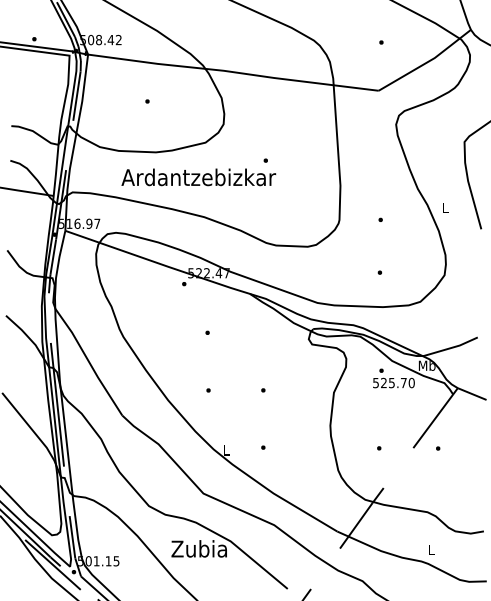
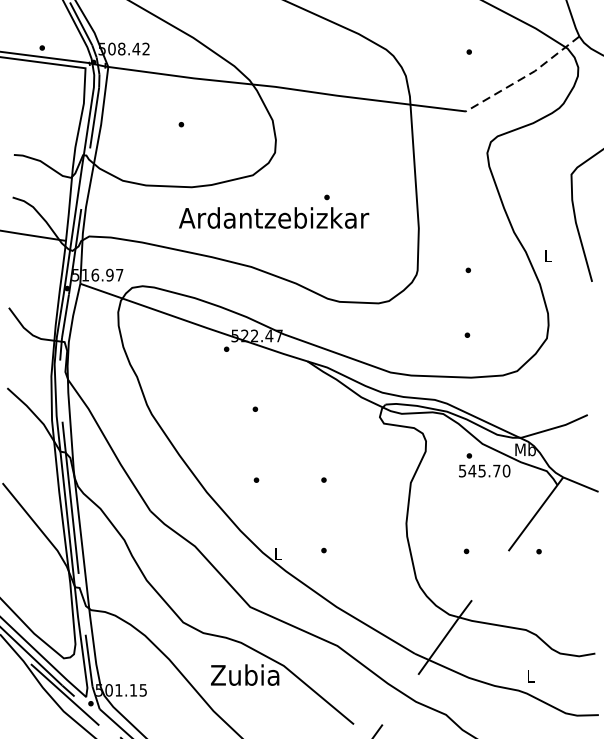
line: (427, 62) -> (525, 76), solid -> dashed
text: (198, 177) -> (273, 218), moved
text: (383, 382) -> (471, 470), 525.70 -> 545.70

